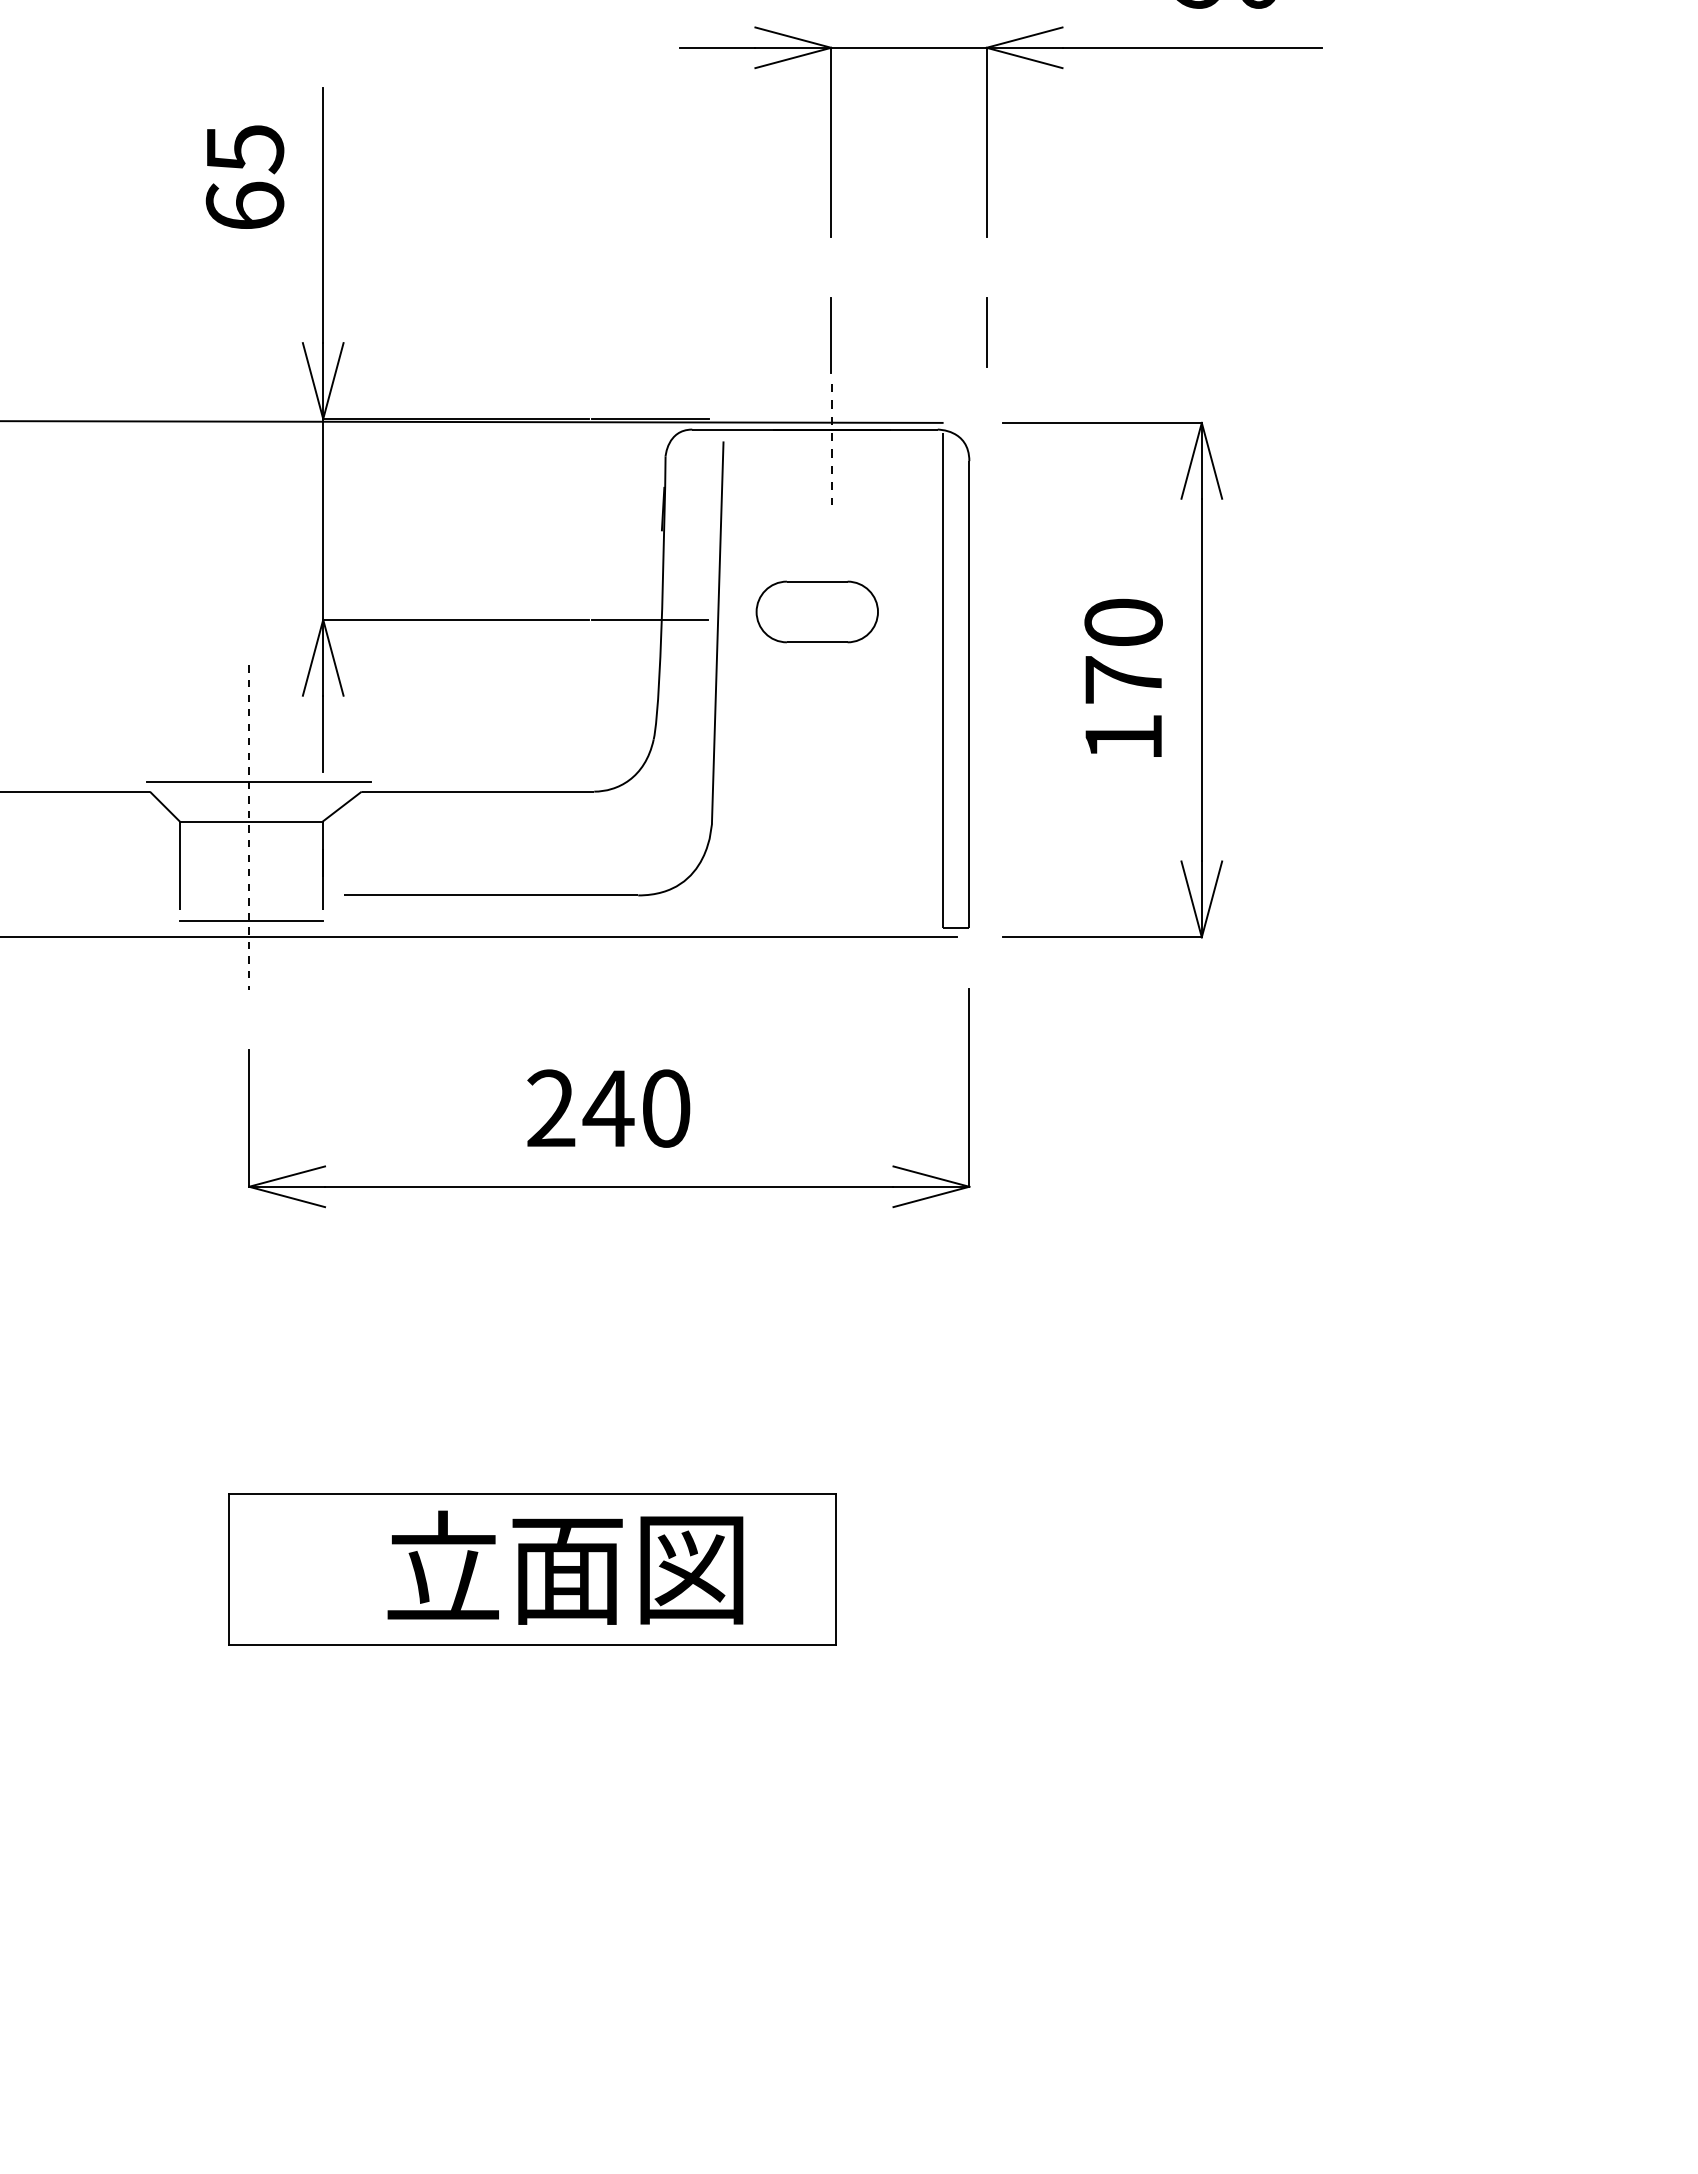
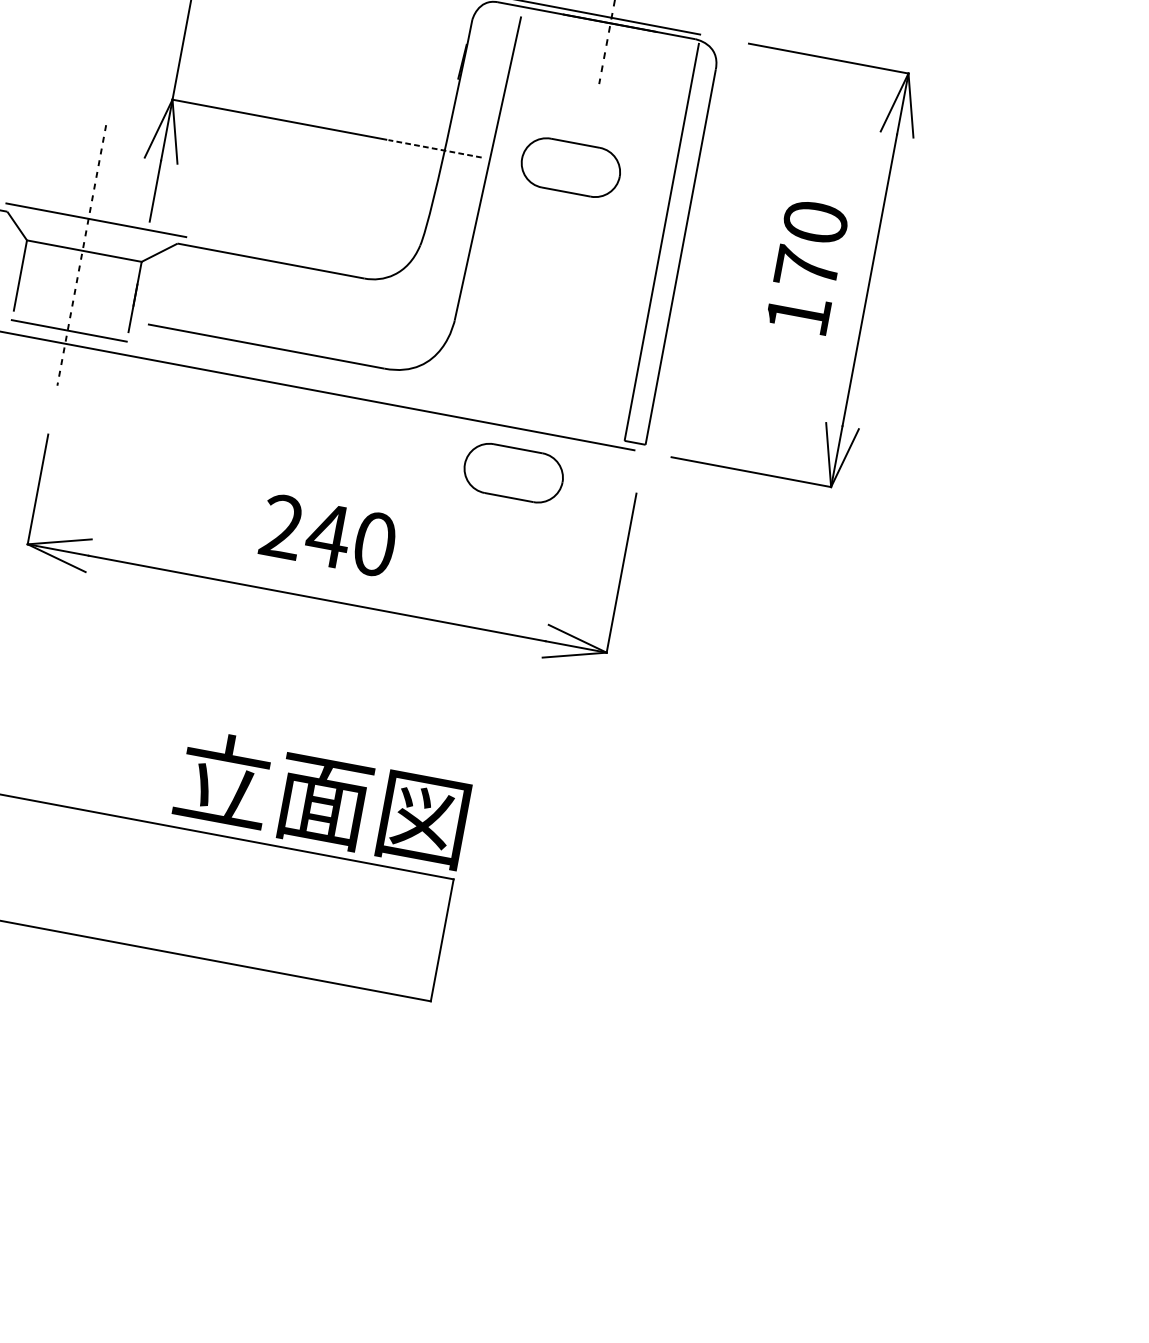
line: (649, 619) -> (434, 148), solid -> dashed
part: (816, 991) -> (513, 472), added
text: (565, 1567) -> (322, 798), moved

